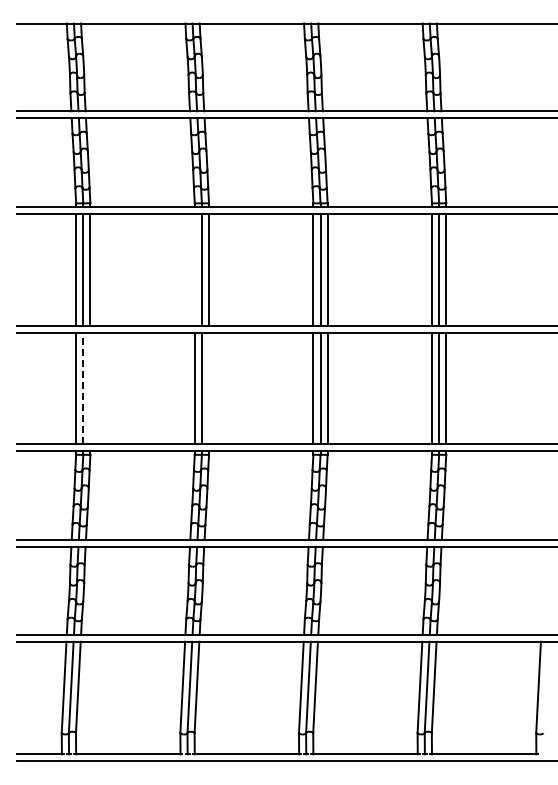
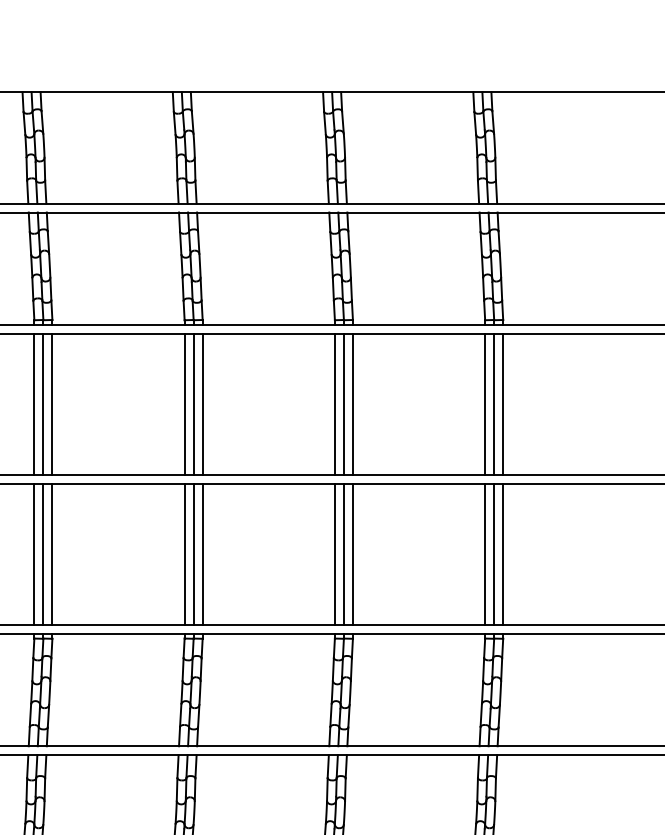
line: (194, 269) -> (184, 403), added
line: (83, 388) -> (43, 554), dashed -> solid
line: (90, 388) -> (52, 554), added
line: (209, 388) -> (203, 554), added

